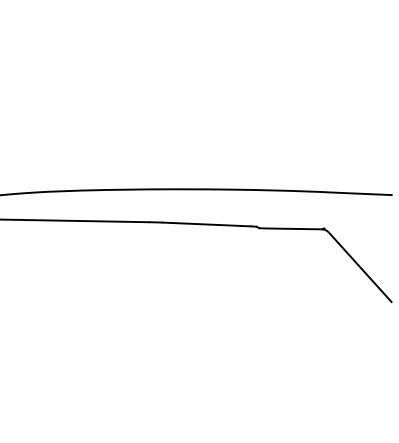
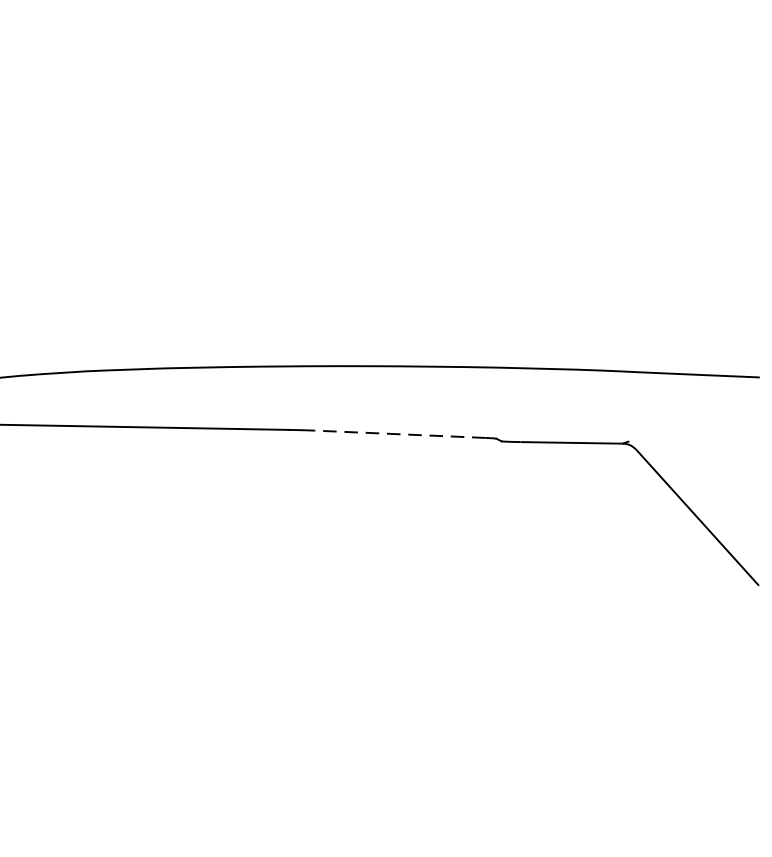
line: (206, 224) -> (399, 434), solid -> dashed

